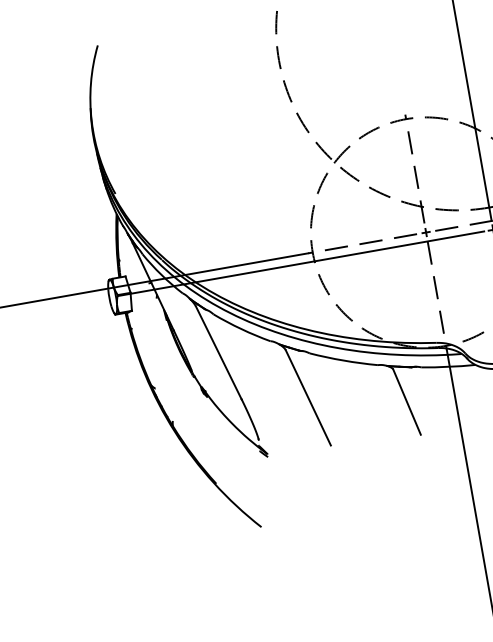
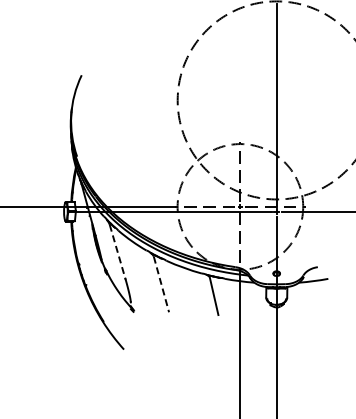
line: (218, 353) -> (117, 252), solid -> dashed
line: (308, 397) -> (161, 284), solid -> dashed

